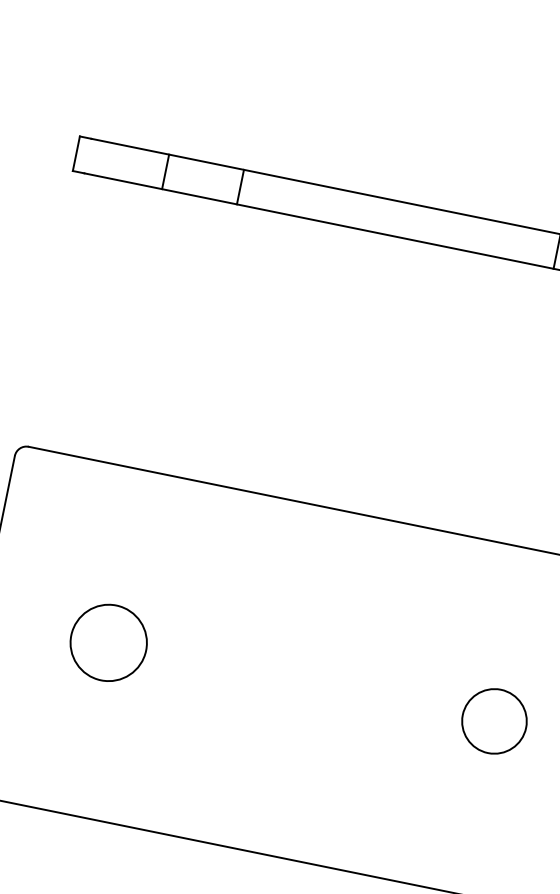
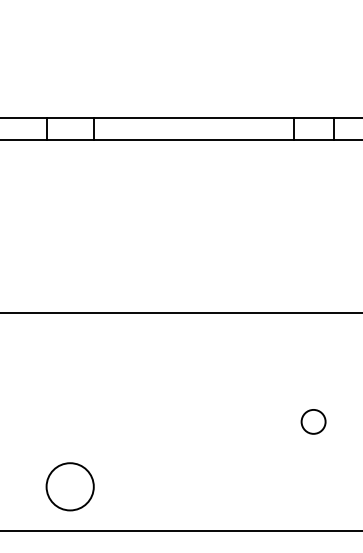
circle: (107, 642) -> (69, 486), moved
circle: (494, 720) -> (313, 421), size x0.6

